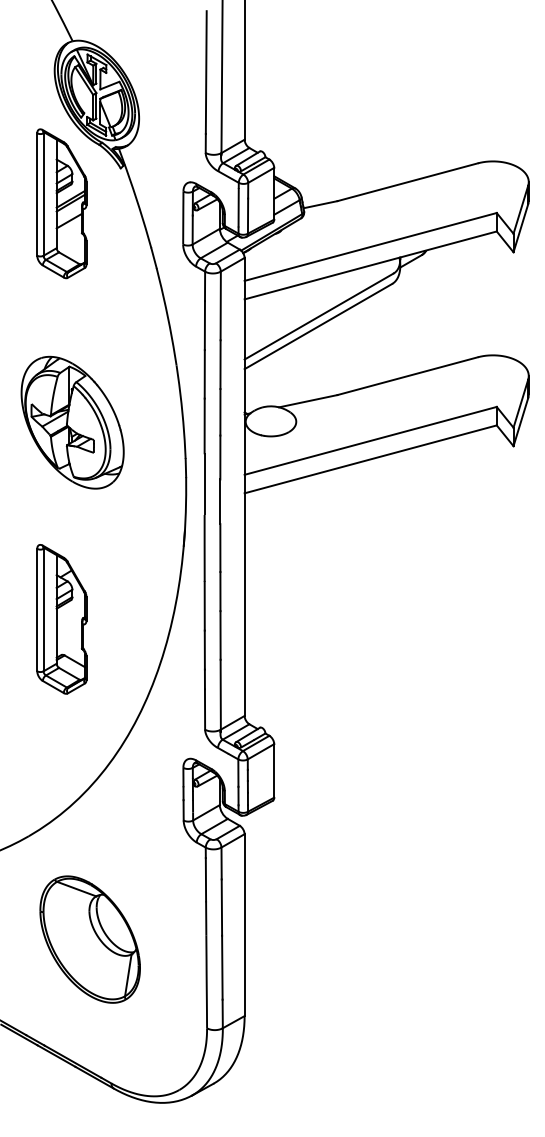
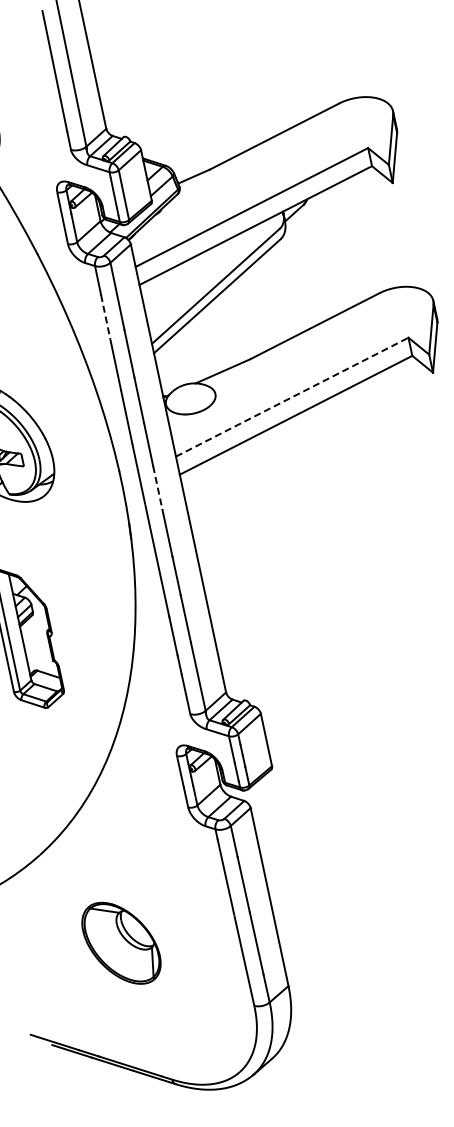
line: (204, 326) -> (105, 319), solid -> dashed
line: (370, 440) -> (291, 396), solid -> dashed
line: (220, 502) -> (158, 488), solid -> dashed
part: (89, 939) -> (120, 943), size x0.7

